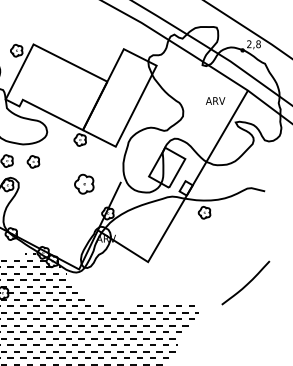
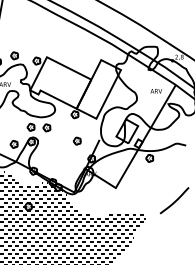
part: (82, 182) -> (76, 140), size x0.62

